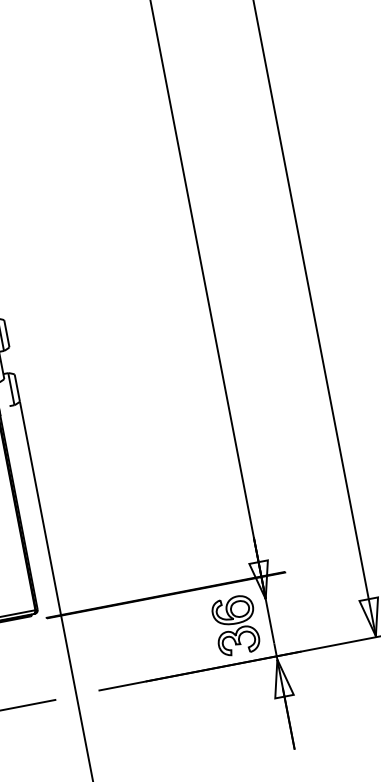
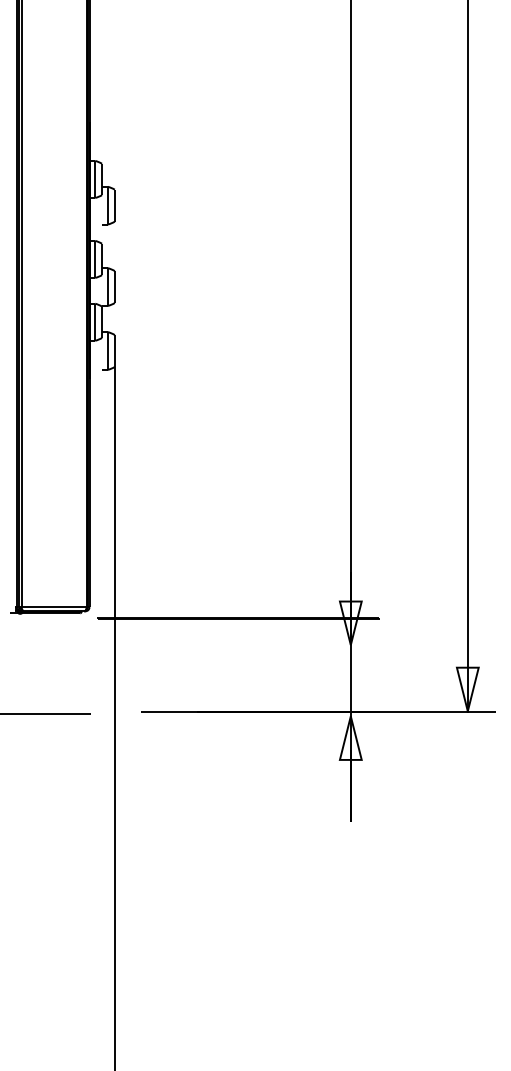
part: (235, 625) -> (310, 668), removed

